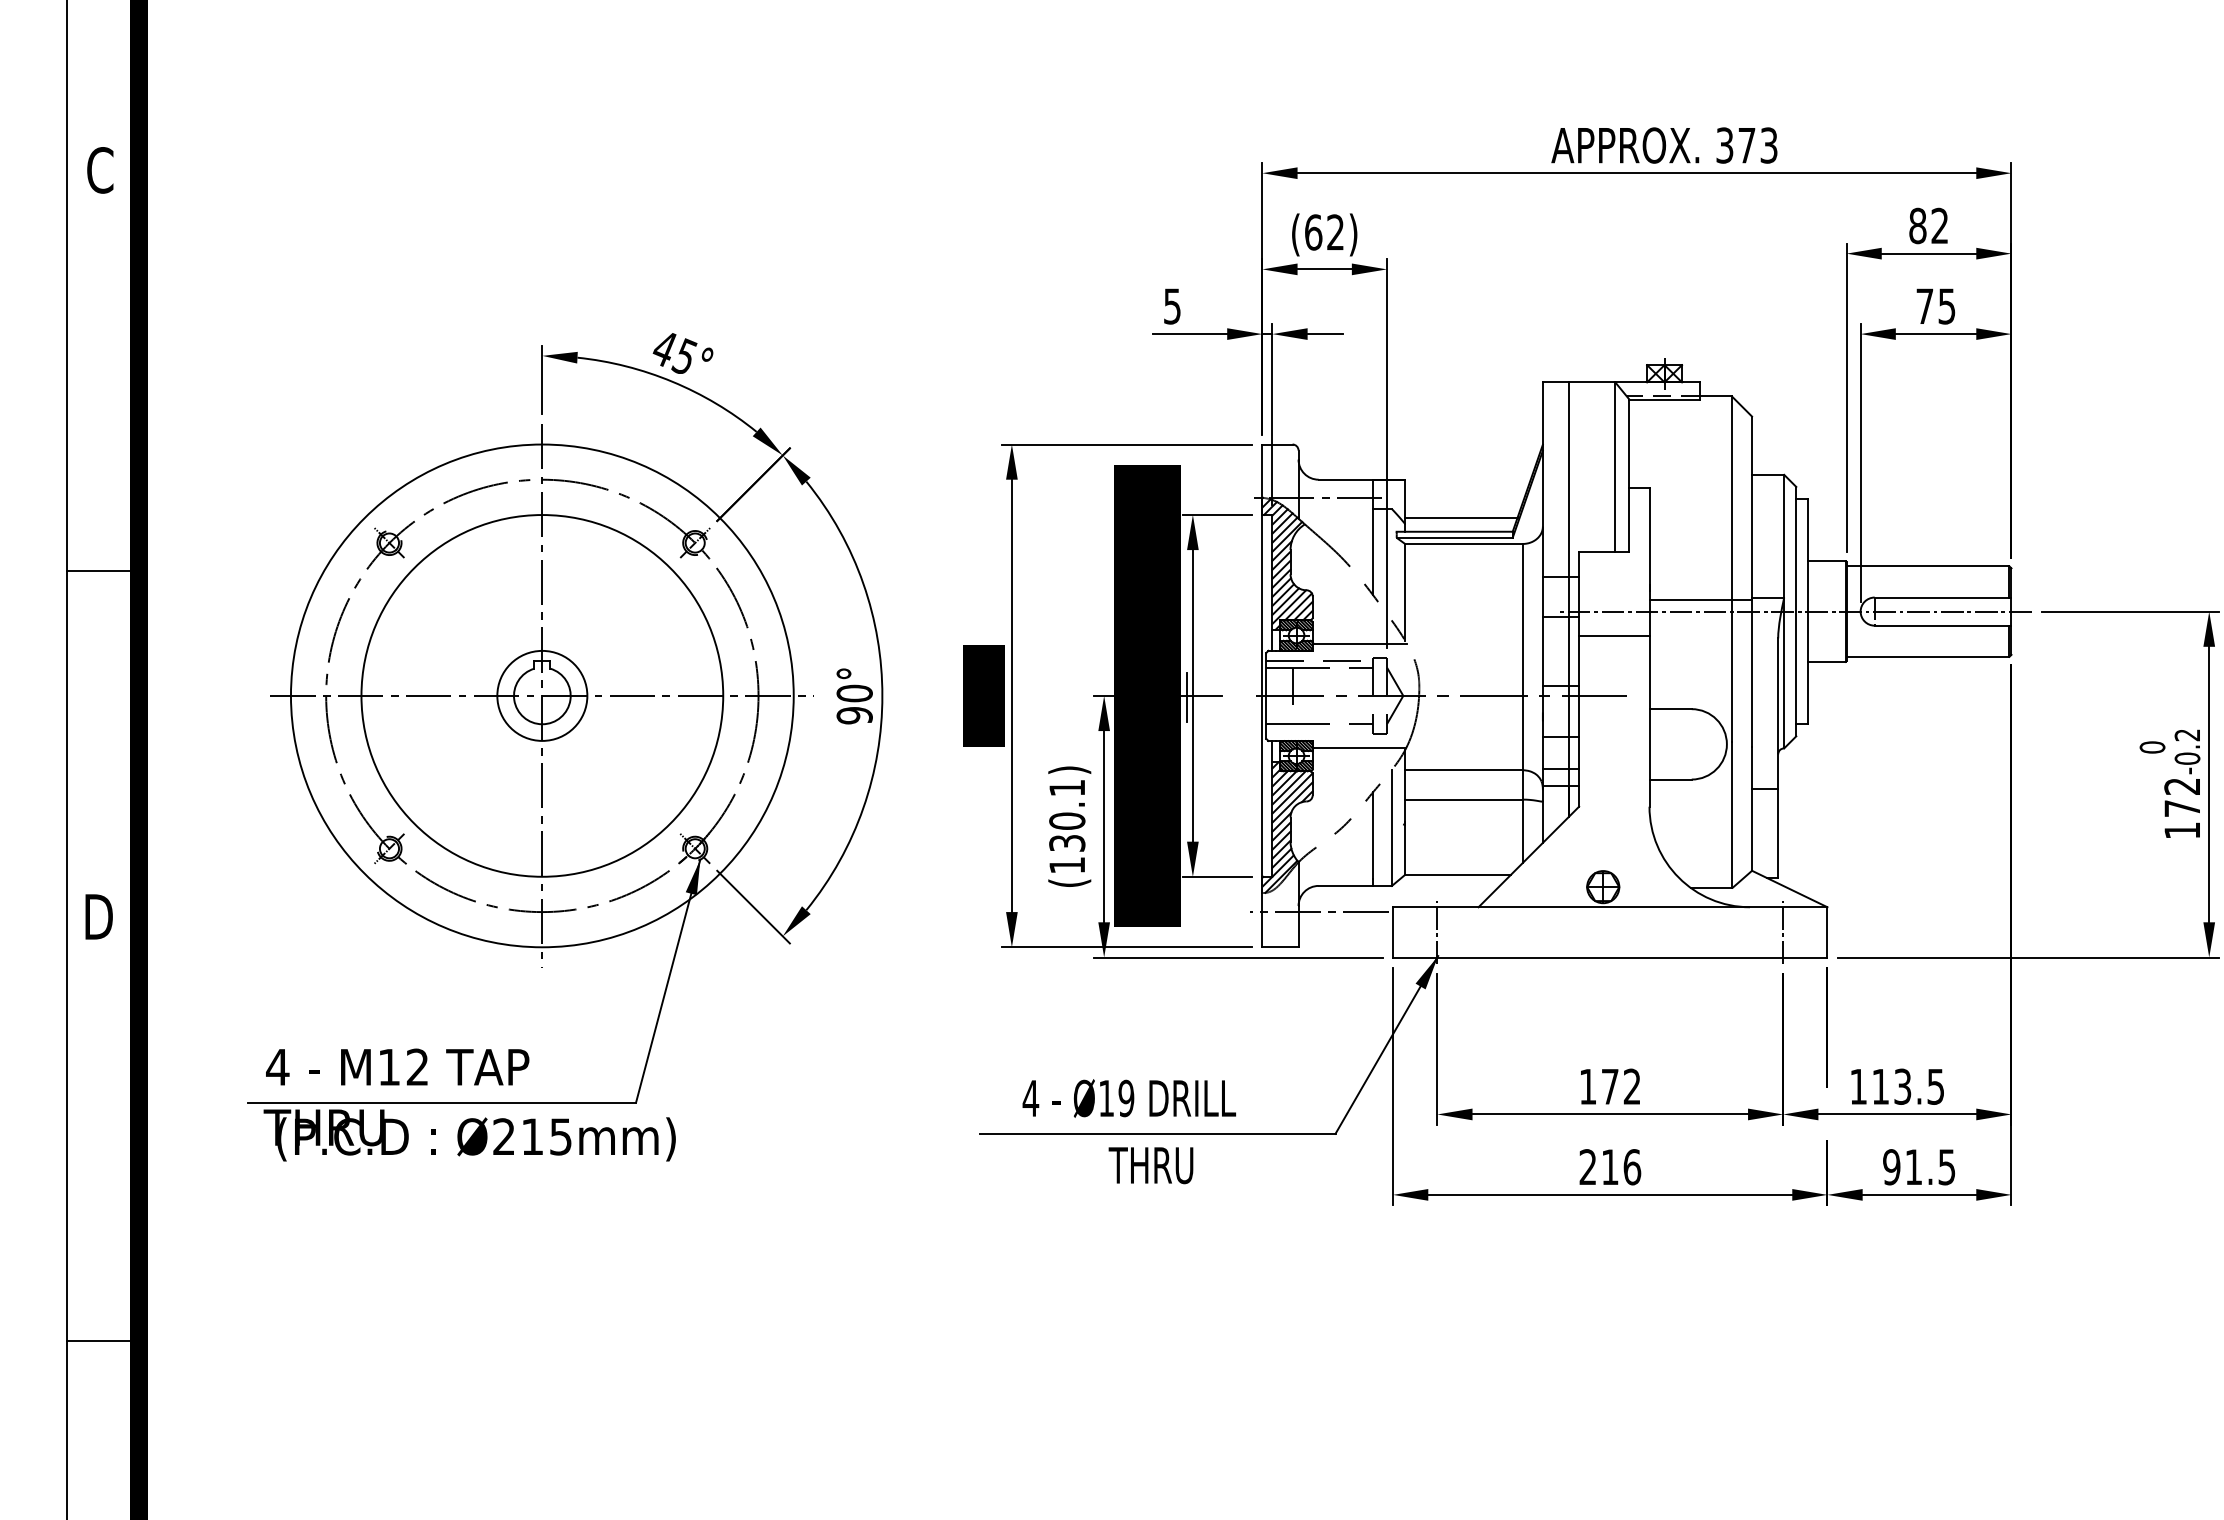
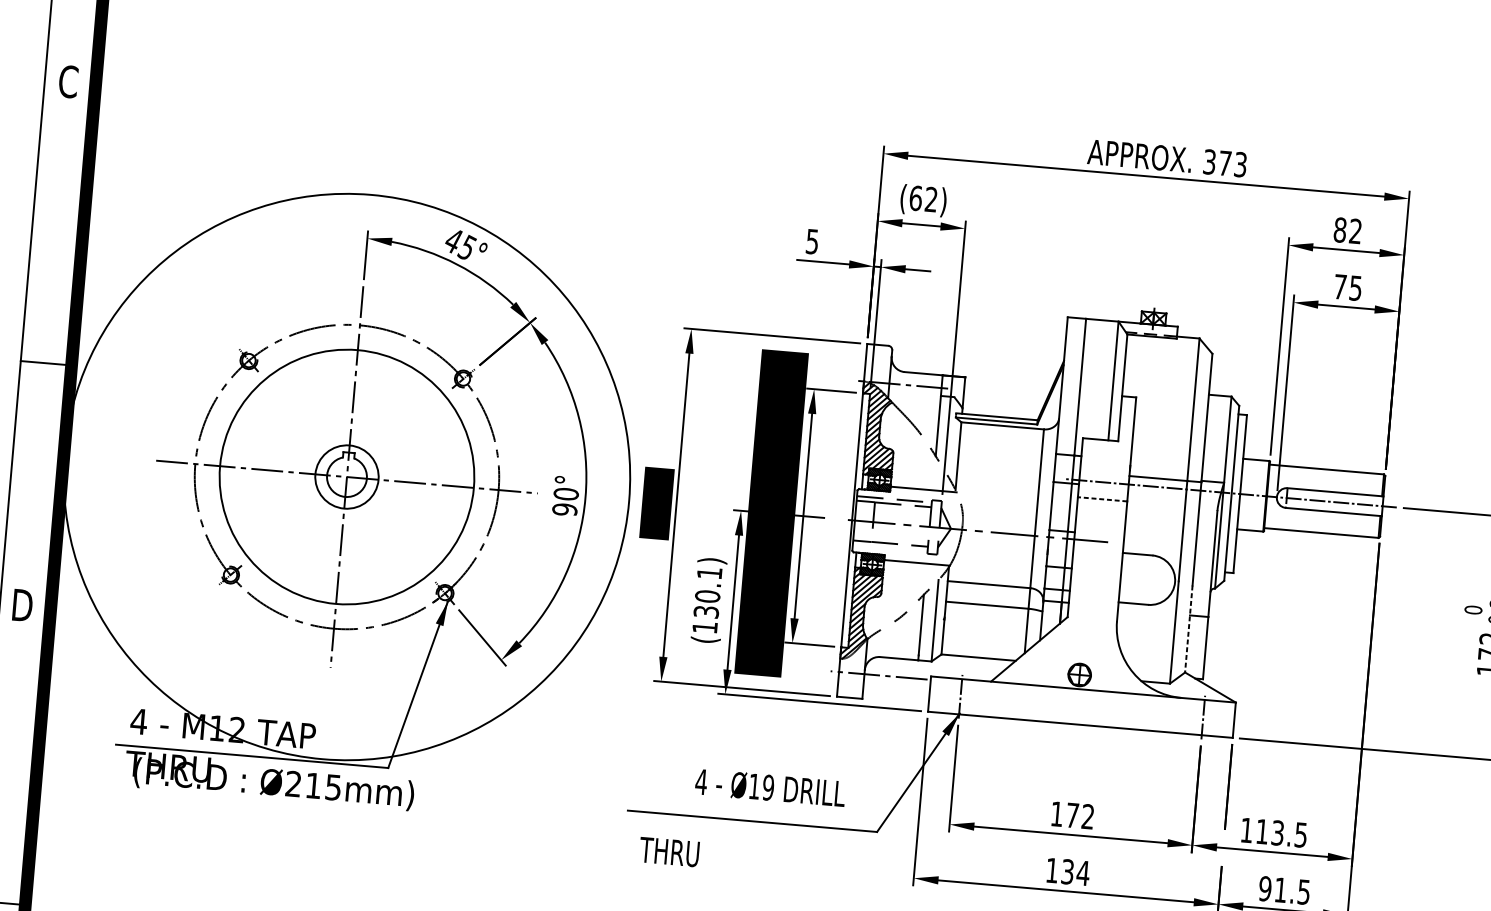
line: (1461, 517) -> (1002, 407), removed
line: (1613, 635) -> (1102, 499), solid -> dashed
circle: (541, 695) -> (346, 476), size x1.6
line: (1186, 696) -> (798, 516), removed
line: (1752, 808) -> (1189, 628), solid -> dashed
text: (1128, 1098) -> (769, 787), moved
text: (1150, 1165) -> (668, 852), moved
text: (1610, 1167) -> (1067, 872), 216 -> 134

